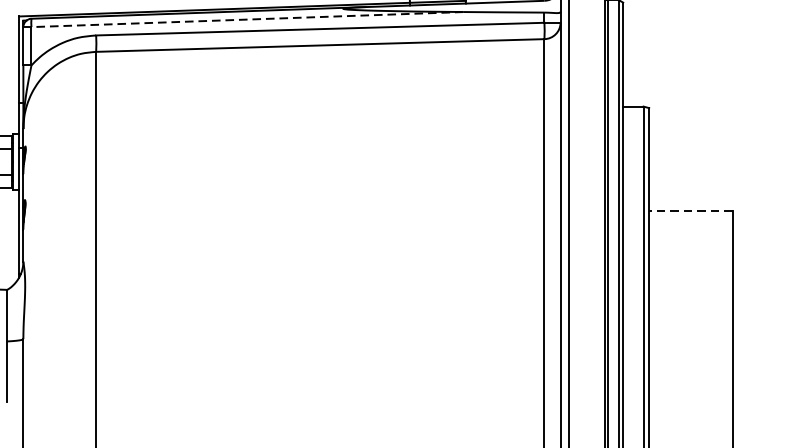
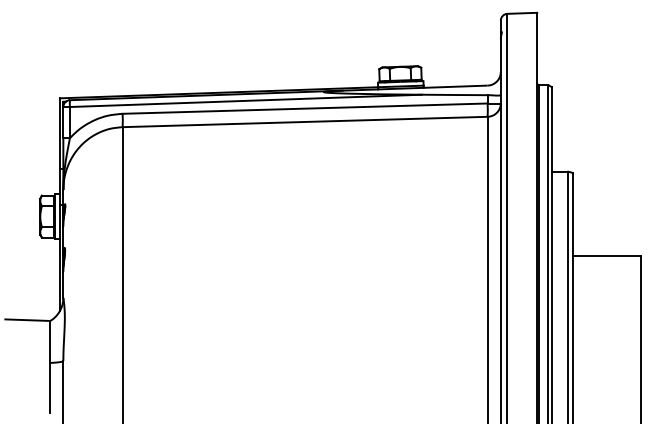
line: (247, 19) -> (245, 100), dashed -> solid
line: (690, 210) -> (606, 256), dashed -> solid

